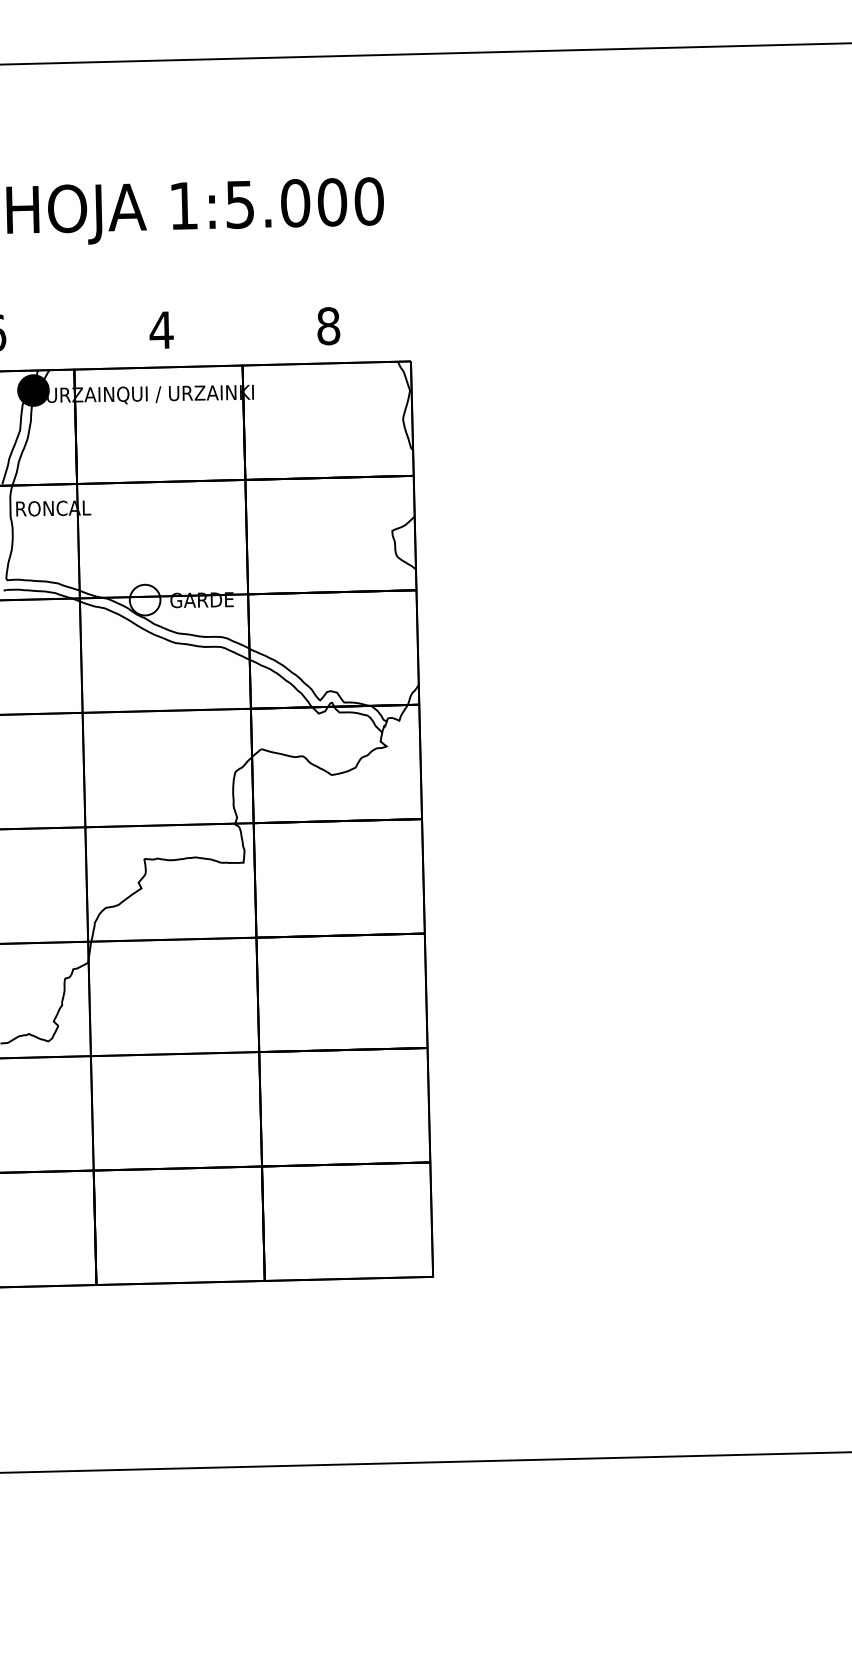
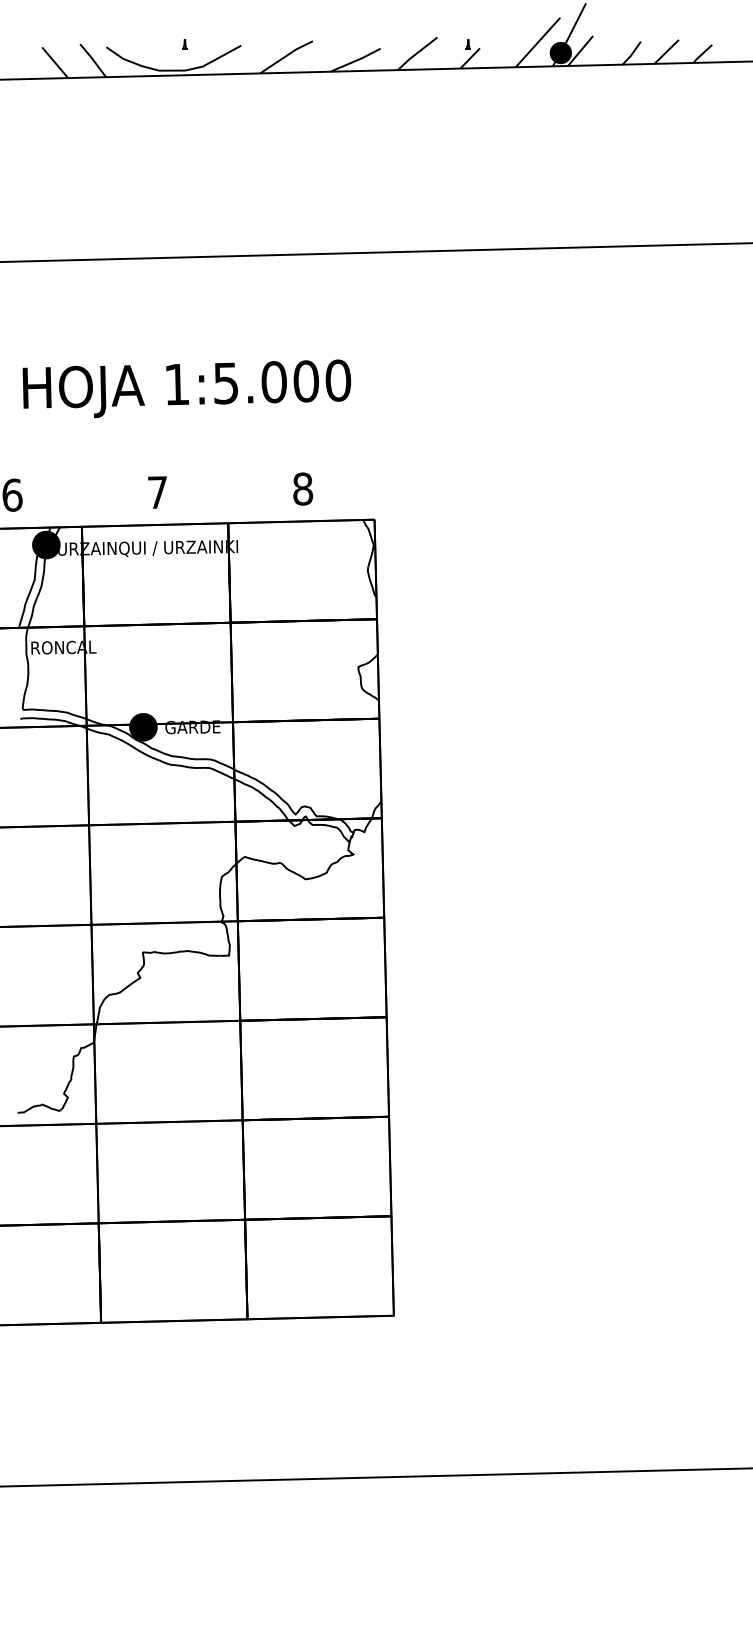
text: (161, 330) -> (157, 492), 4 -> 7
fill: (145, 599) -> (143, 726), added

